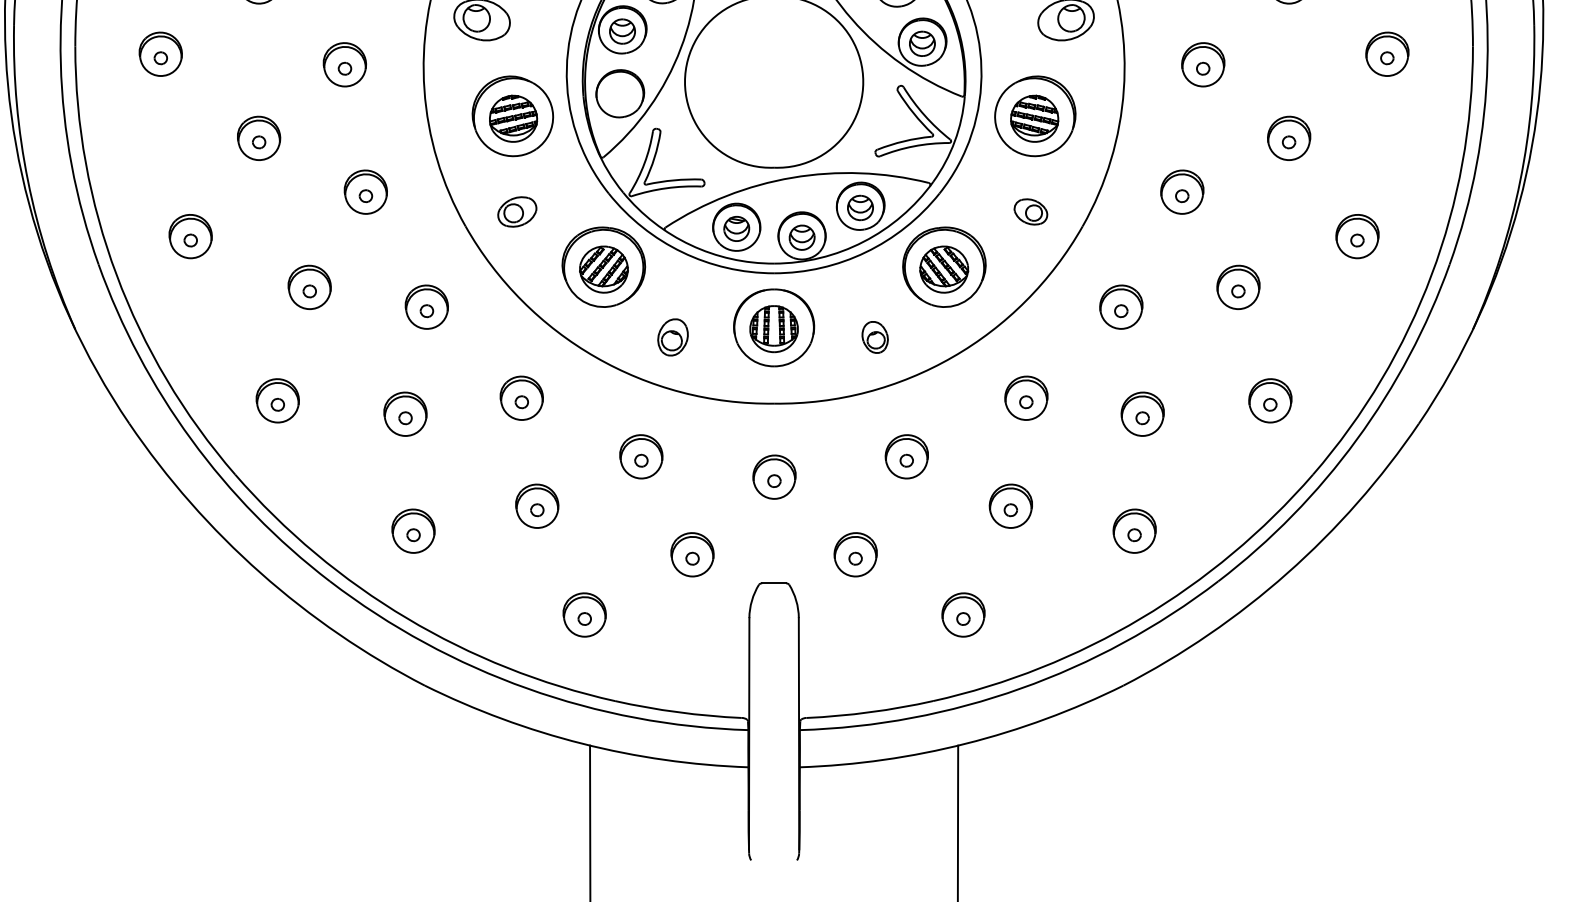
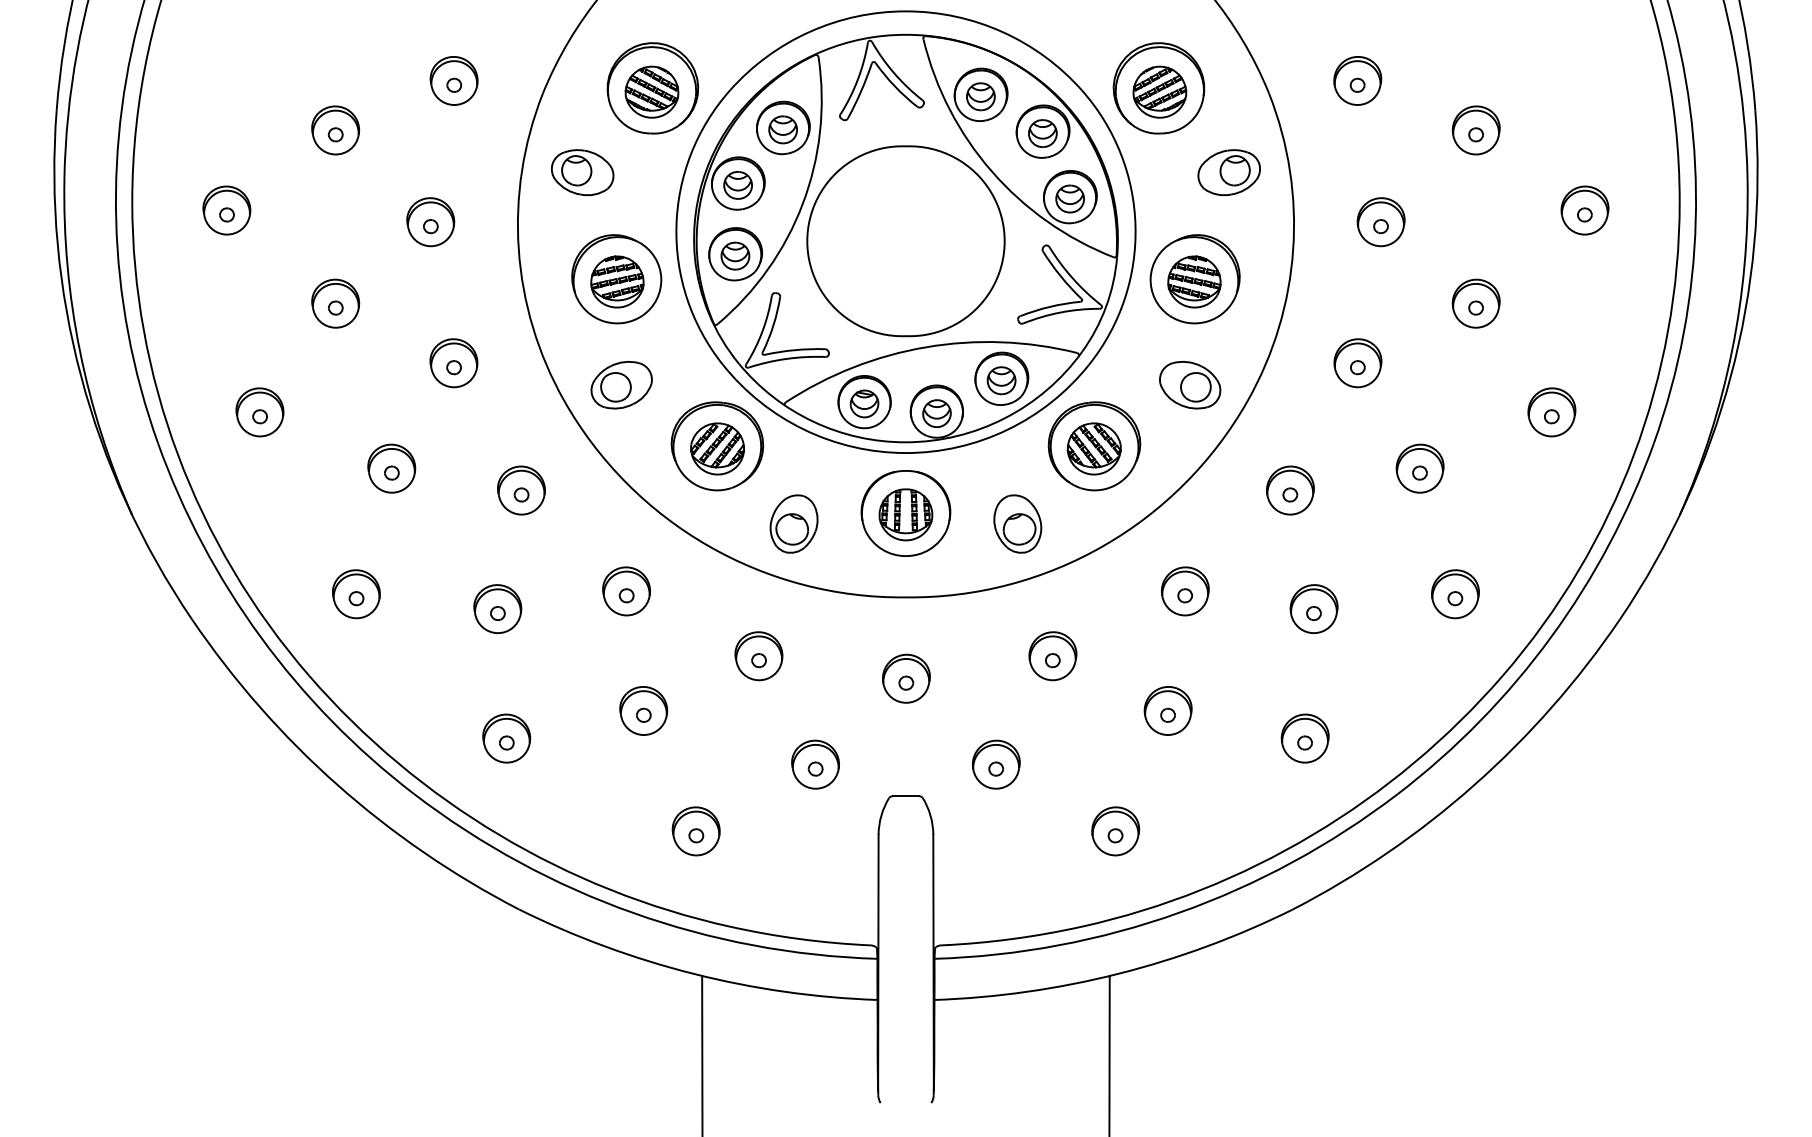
part: (620, 94) -> (735, 255), added
part: (517, 211) -> (621, 384), size x1.43
part: (1031, 211) -> (1190, 384), size x1.67
part: (672, 336) -> (793, 523), size x1.43
part: (874, 336) -> (1017, 523), size x1.67

